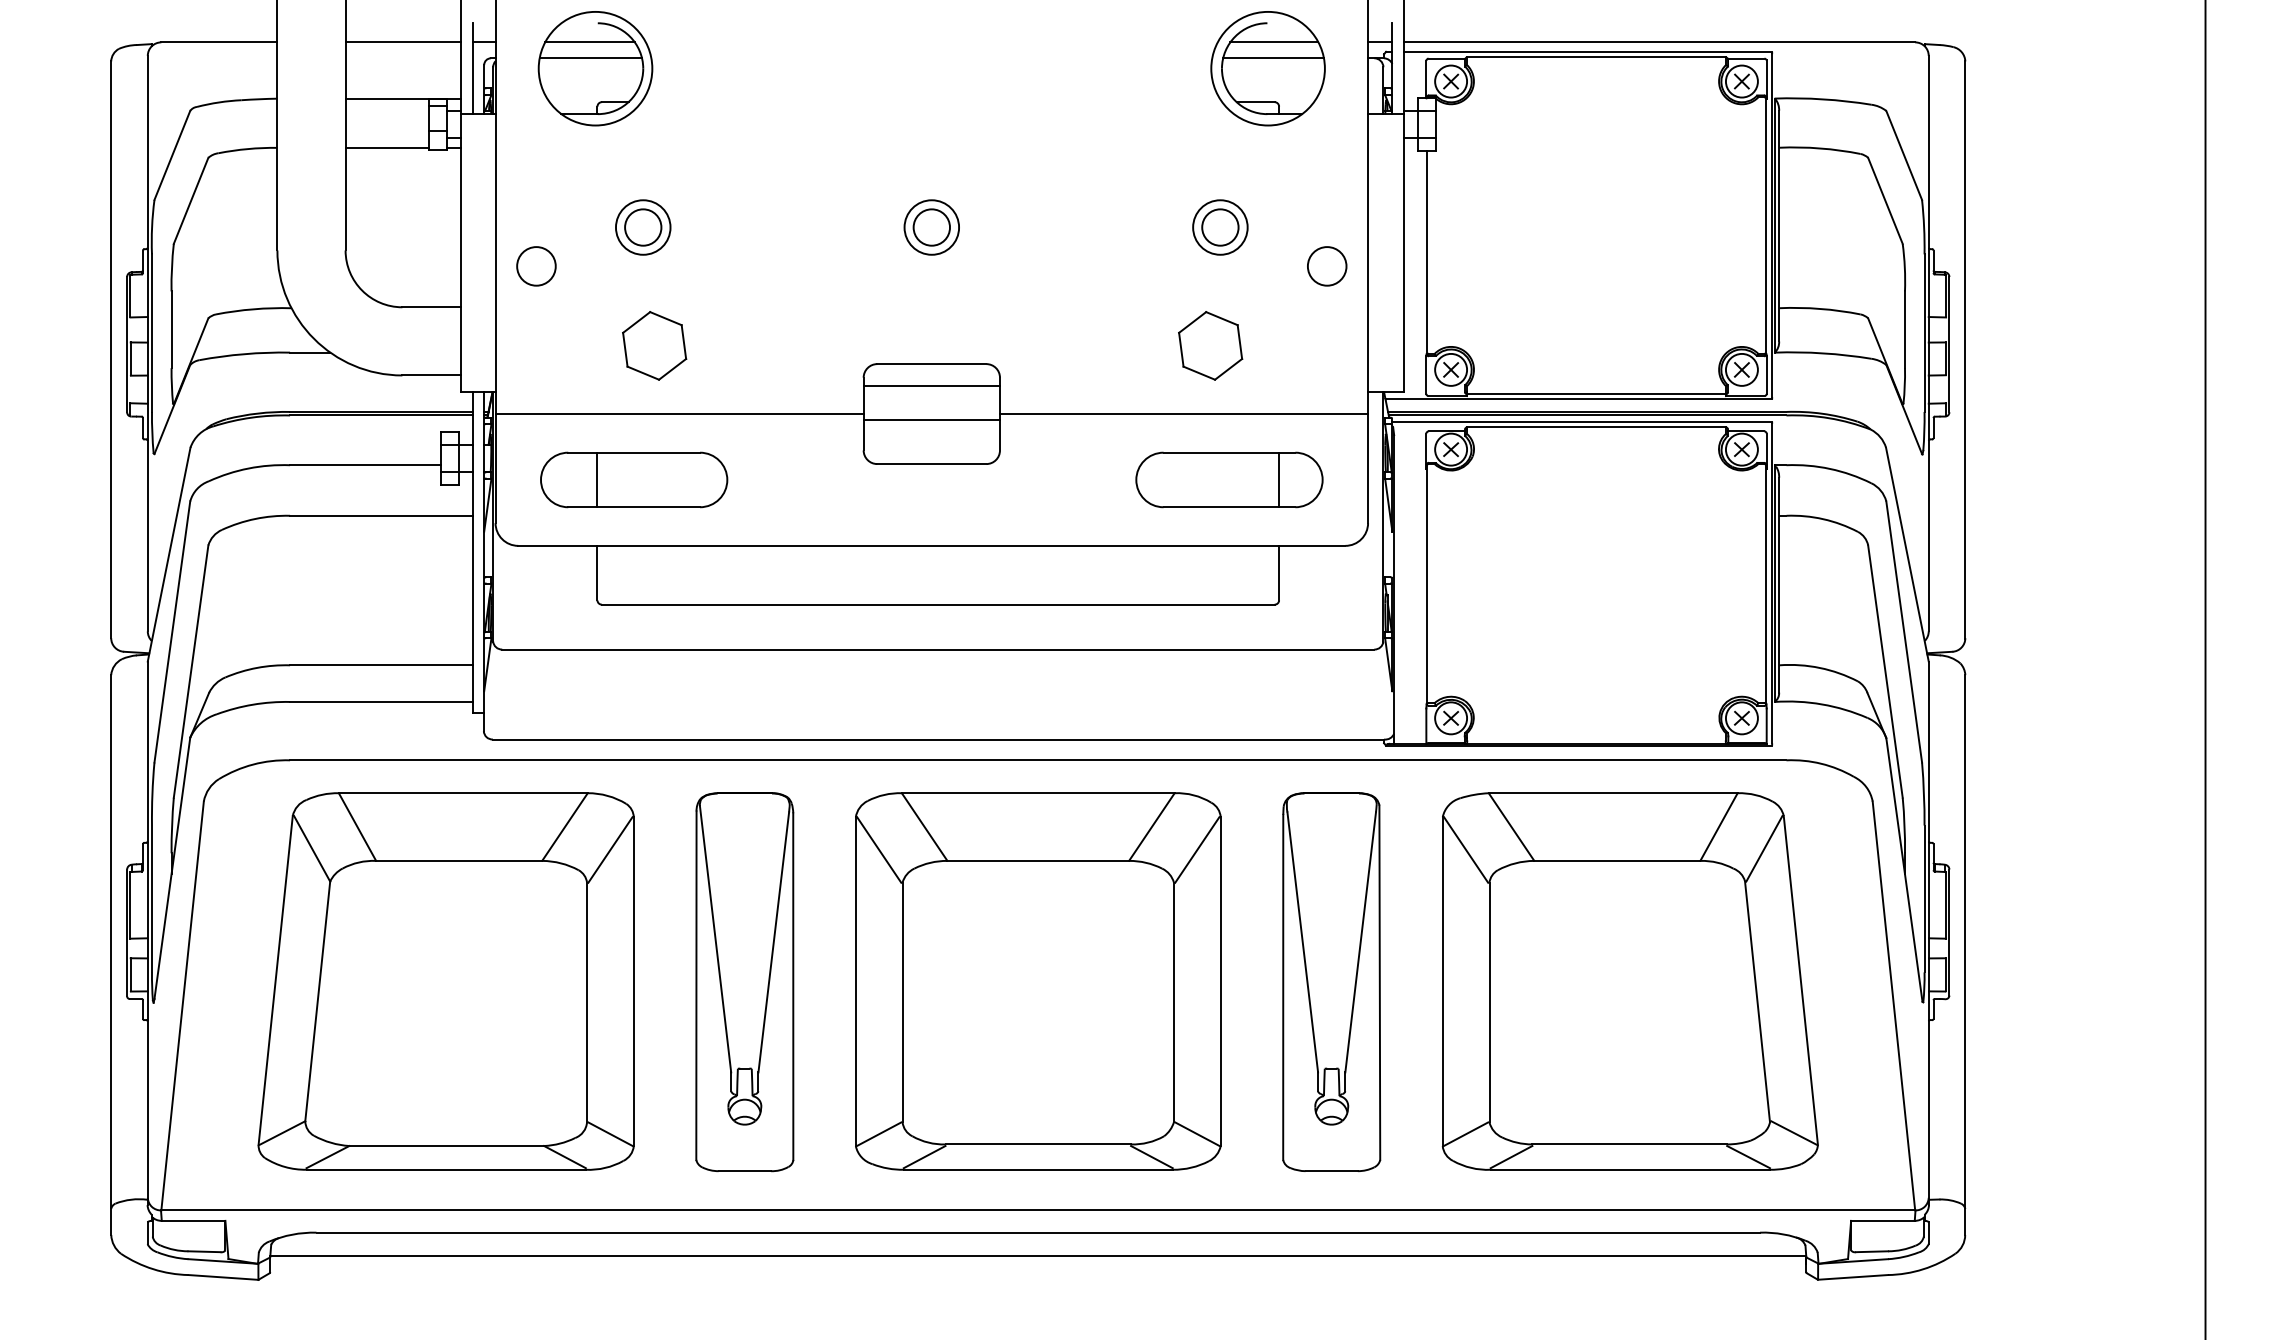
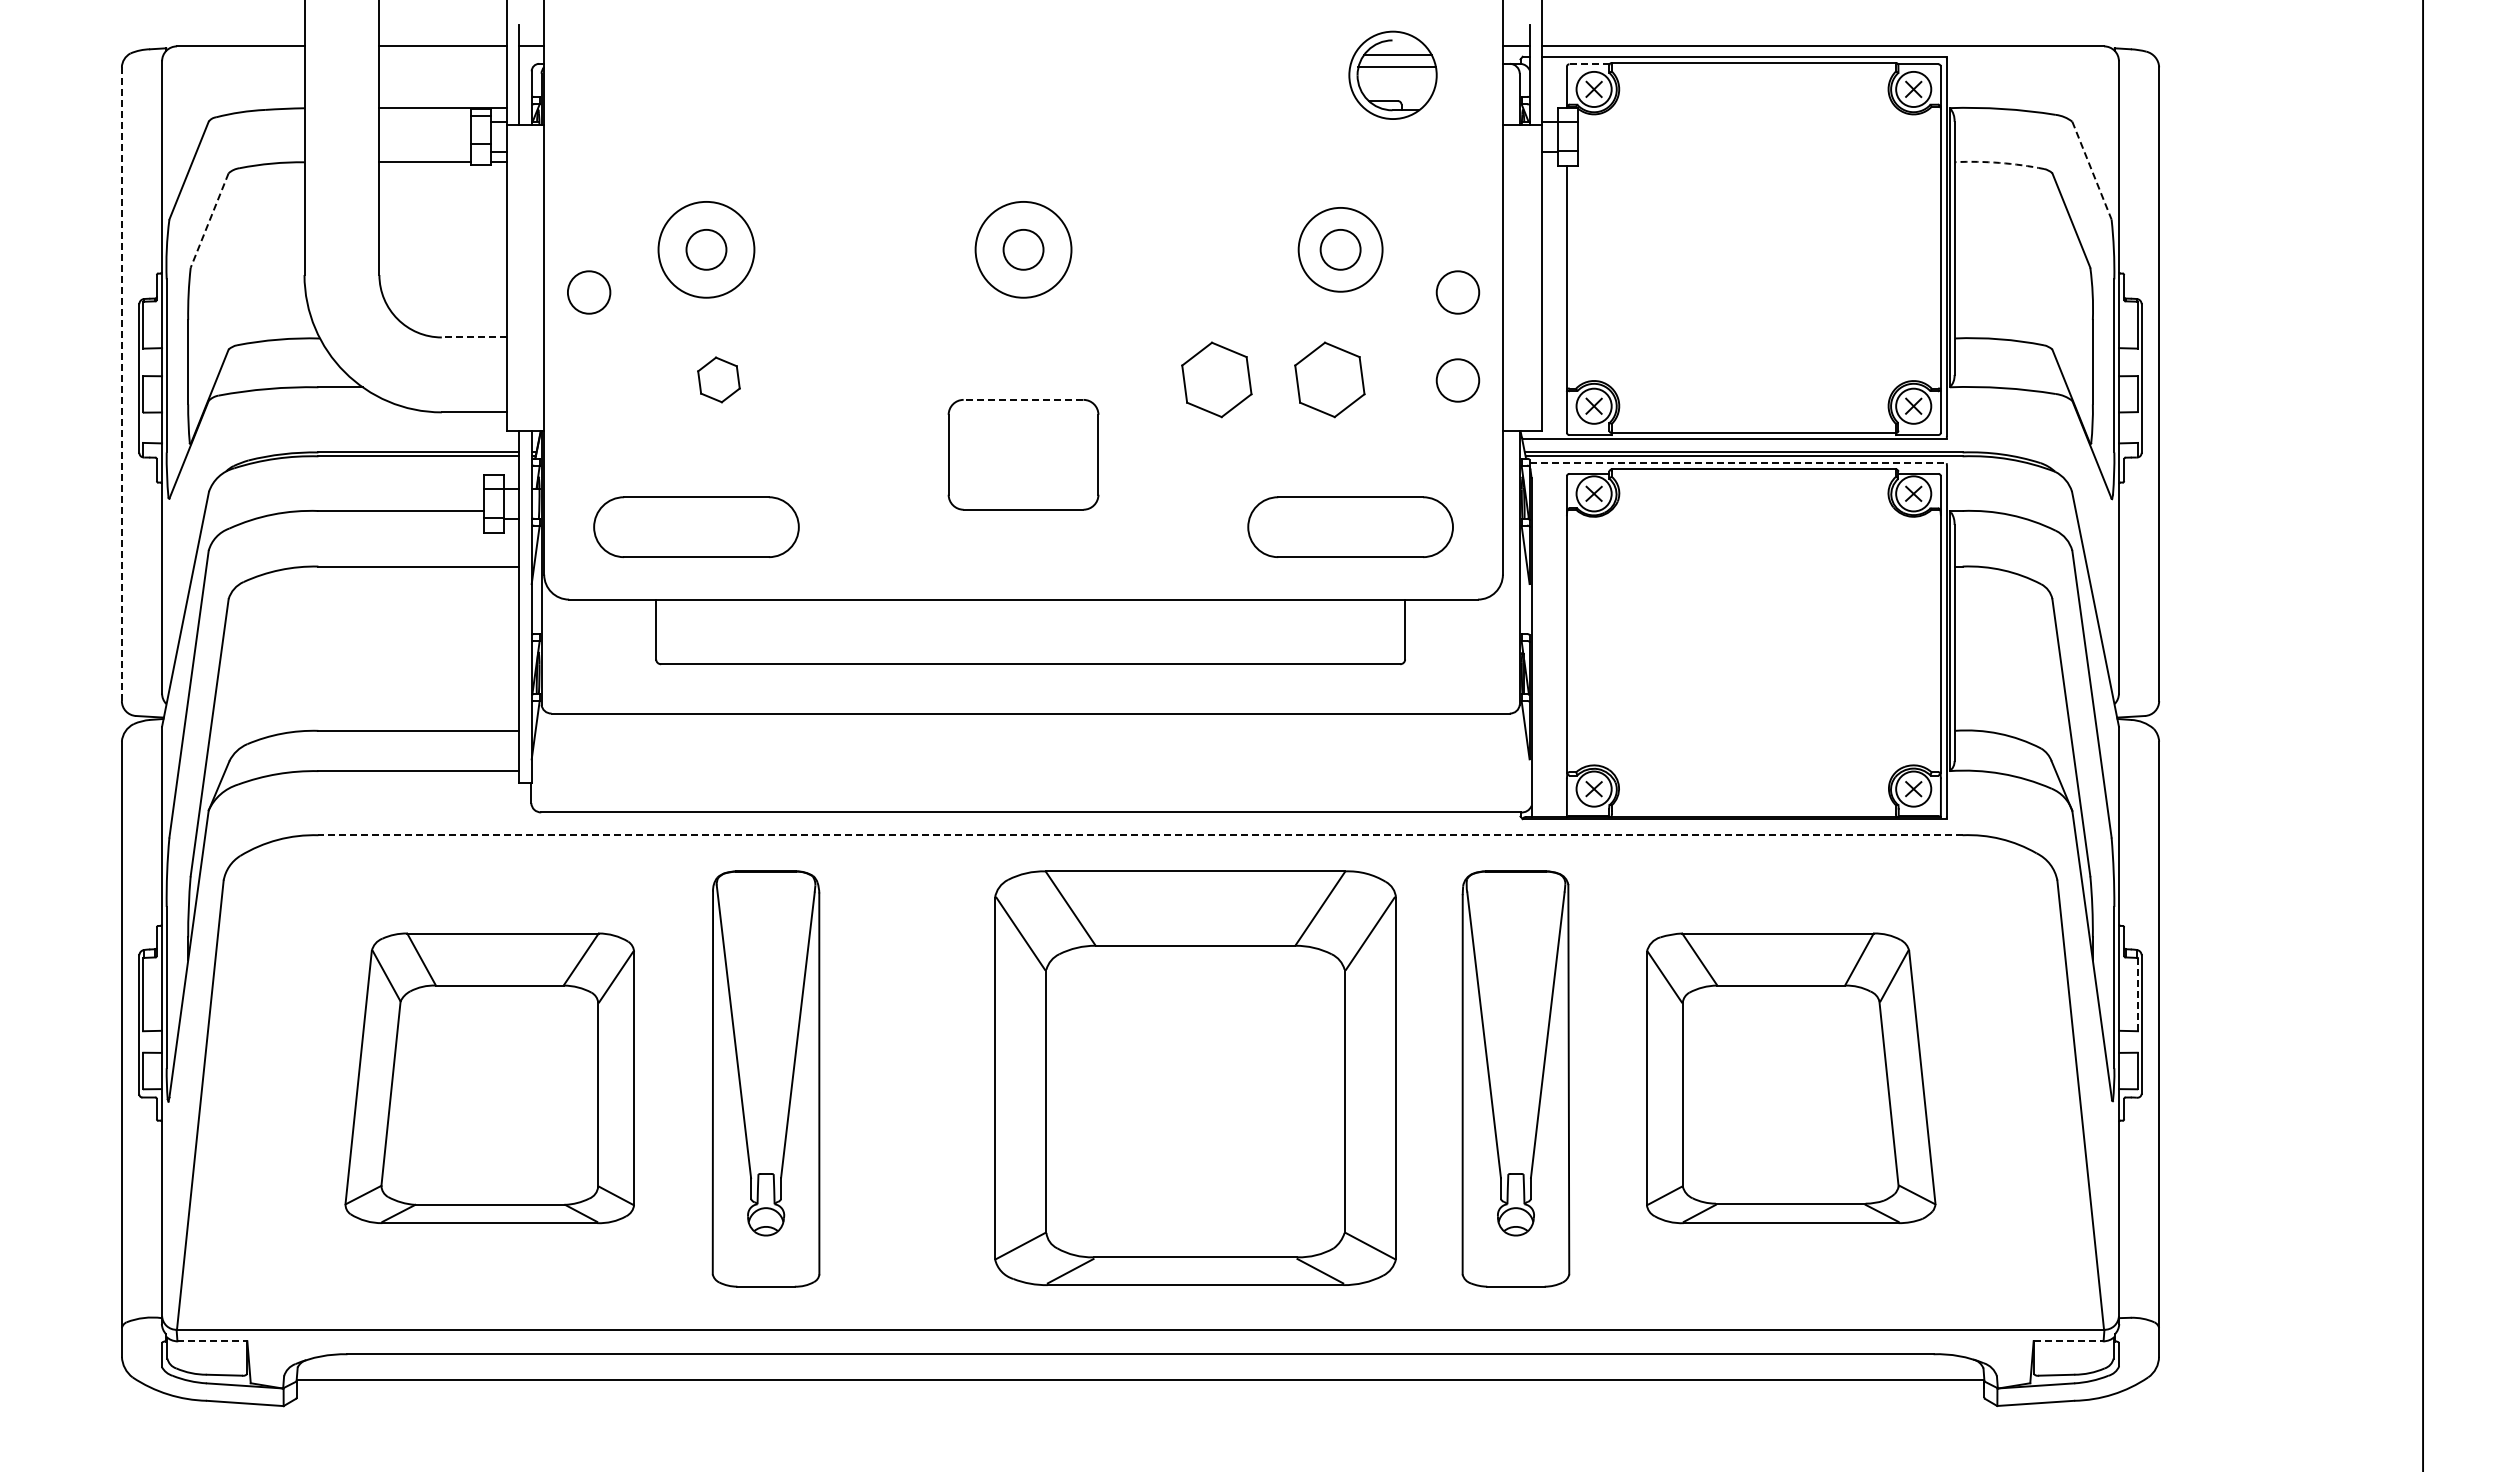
line: (1446, 58) -> (1589, 64), solid -> dashed
part: (595, 68) -> (653, 75), removed
part: (1267, 68) -> (1392, 75), size x0.7
arc: (1820, 148) -> (1999, 162), solid -> dashed
line: (1903, 155) -> (2091, 170), solid -> dashed
line: (190, 200) -> (209, 220), solid -> dashed
circle: (643, 227) -> (706, 249), size x1.6
circle: (931, 227) -> (1023, 249), size x1.6
circle: (1220, 227) -> (1340, 249), size x1.4
line: (431, 307) -> (473, 337), solid -> dashed
part: (654, 345) -> (718, 379), size x0.6
part: (1107, 345) -> (1216, 379), added
circle: (1326, 346) -> (1457, 380), added
line: (110, 350) -> (121, 384), solid -> dashed
line: (931, 363) -> (1023, 399), solid -> dashed
line: (931, 386) -> (1023, 424), removed
line: (679, 413) -> (746, 454), removed
line: (1183, 413) -> (1300, 454), removed
line: (931, 419) -> (1023, 460), removed
line: (1582, 421) -> (1738, 463), solid -> dashed
line: (597, 480) -> (656, 527), removed
line: (1279, 480) -> (1405, 527), removed
line: (1038, 760) -> (1140, 835), solid -> dashed
line: (1945, 905) -> (2137, 994), solid -> dashed
part: (1038, 980) -> (1195, 1077), moved
part: (445, 981) -> (489, 1078), size x0.7
part: (744, 981) -> (765, 1078), moved
part: (1331, 981) -> (1515, 1078), moved
part: (1630, 981) -> (1791, 1078), size x0.7
line: (193, 1221) -> (212, 1341), solid -> dashed
line: (1882, 1221) -> (2068, 1341), solid -> dashed

